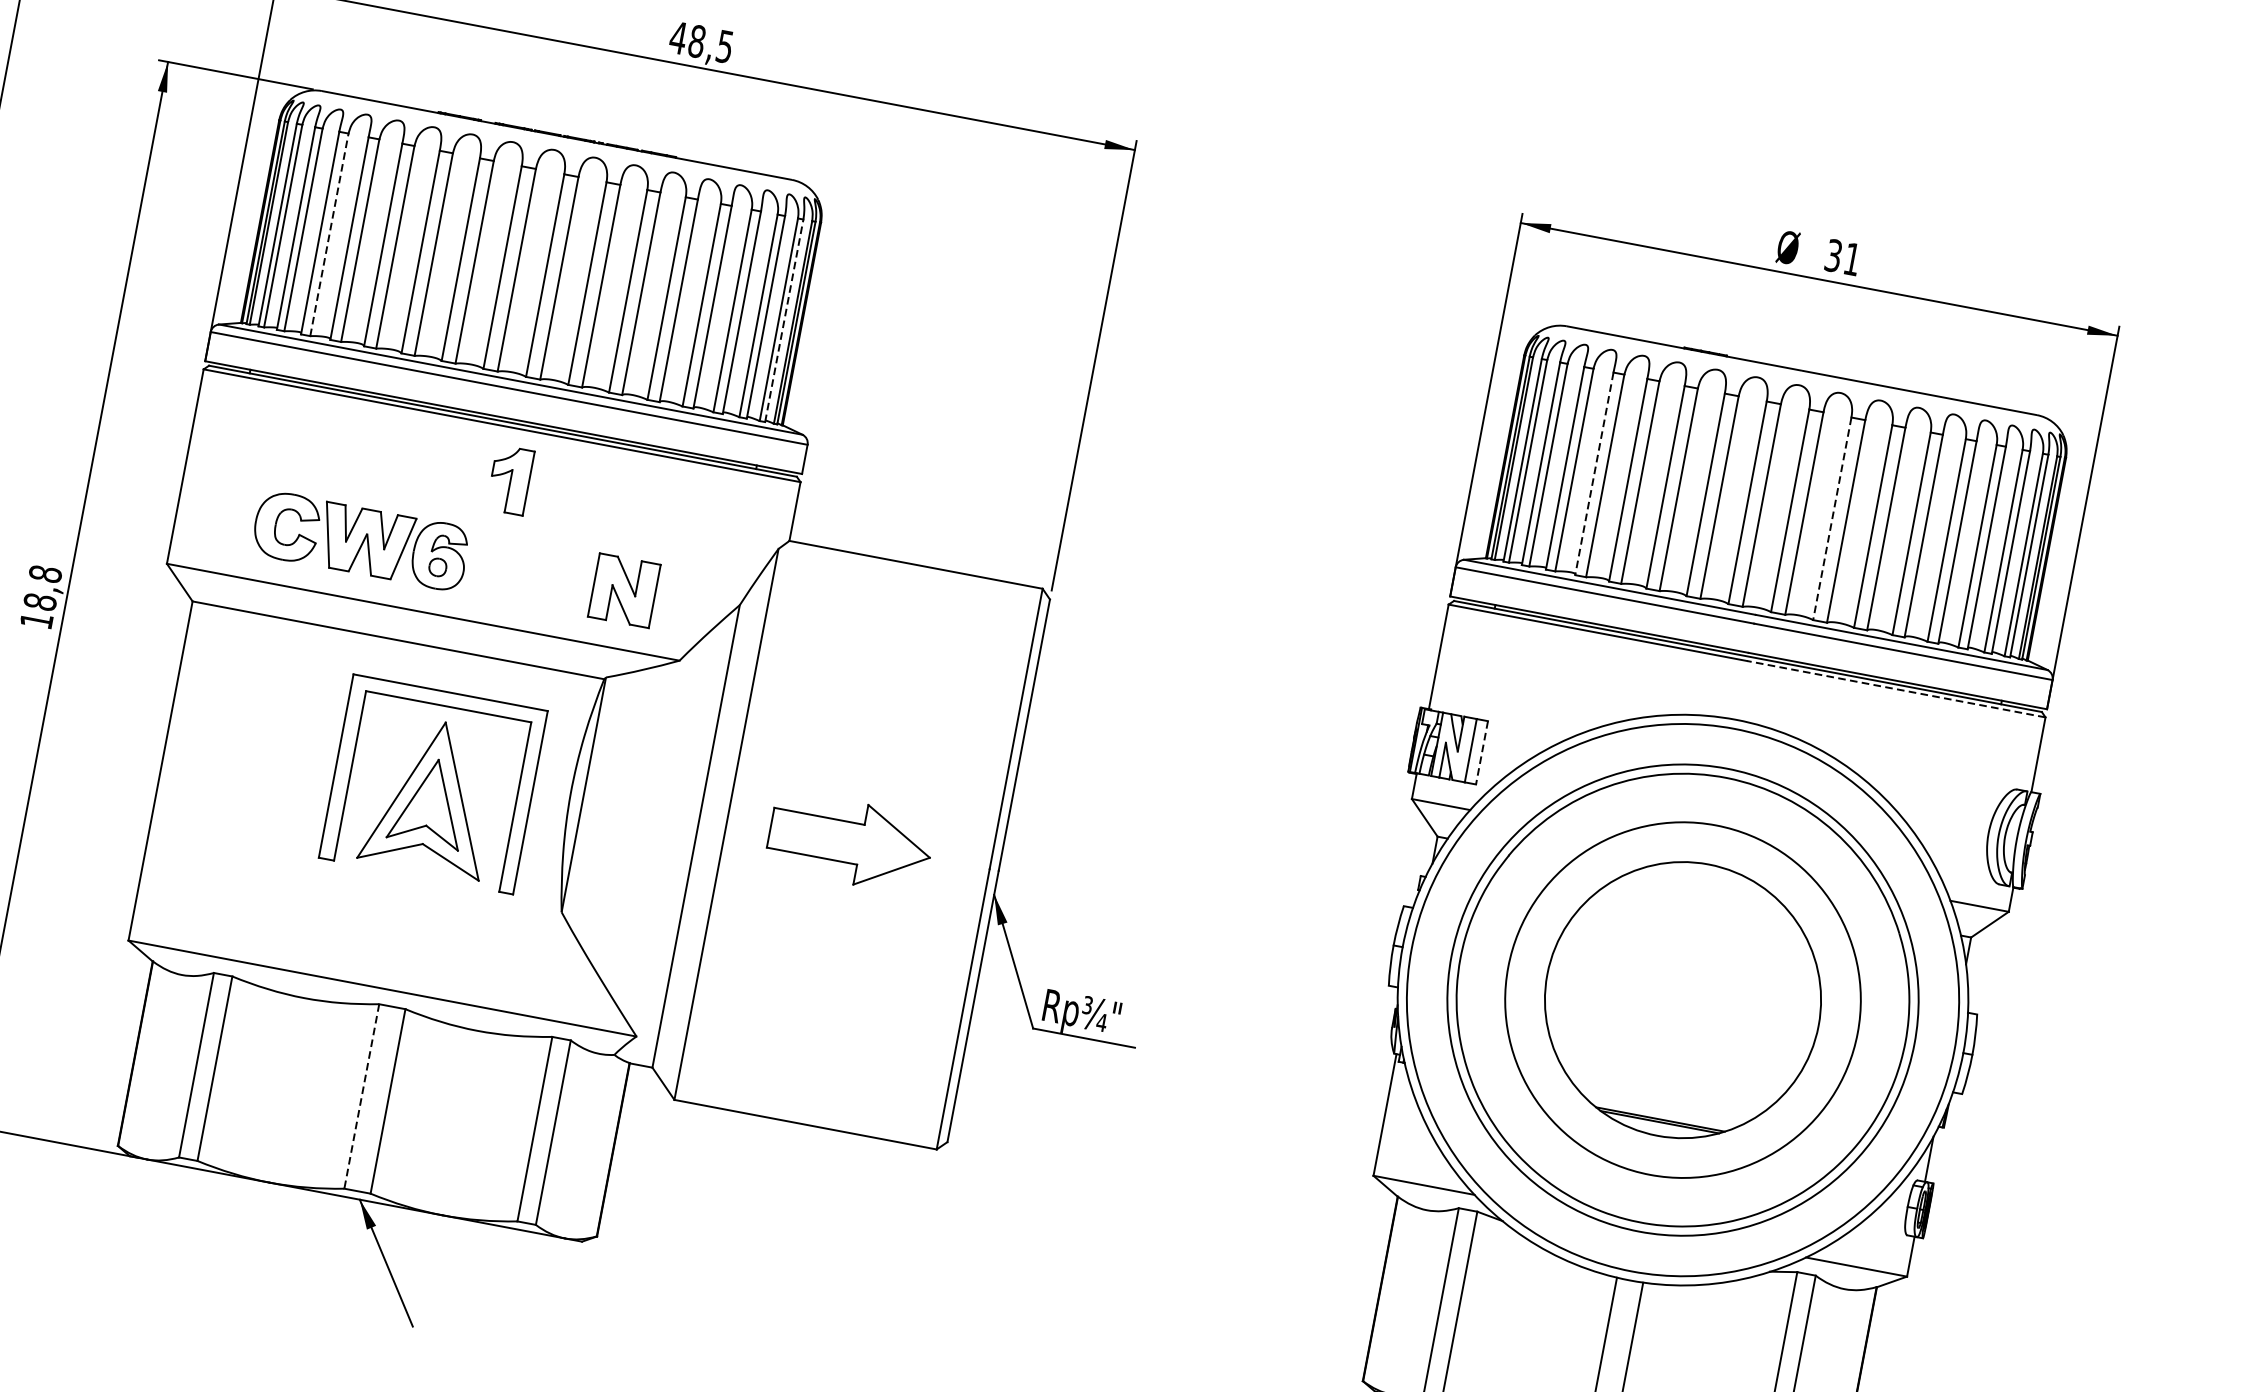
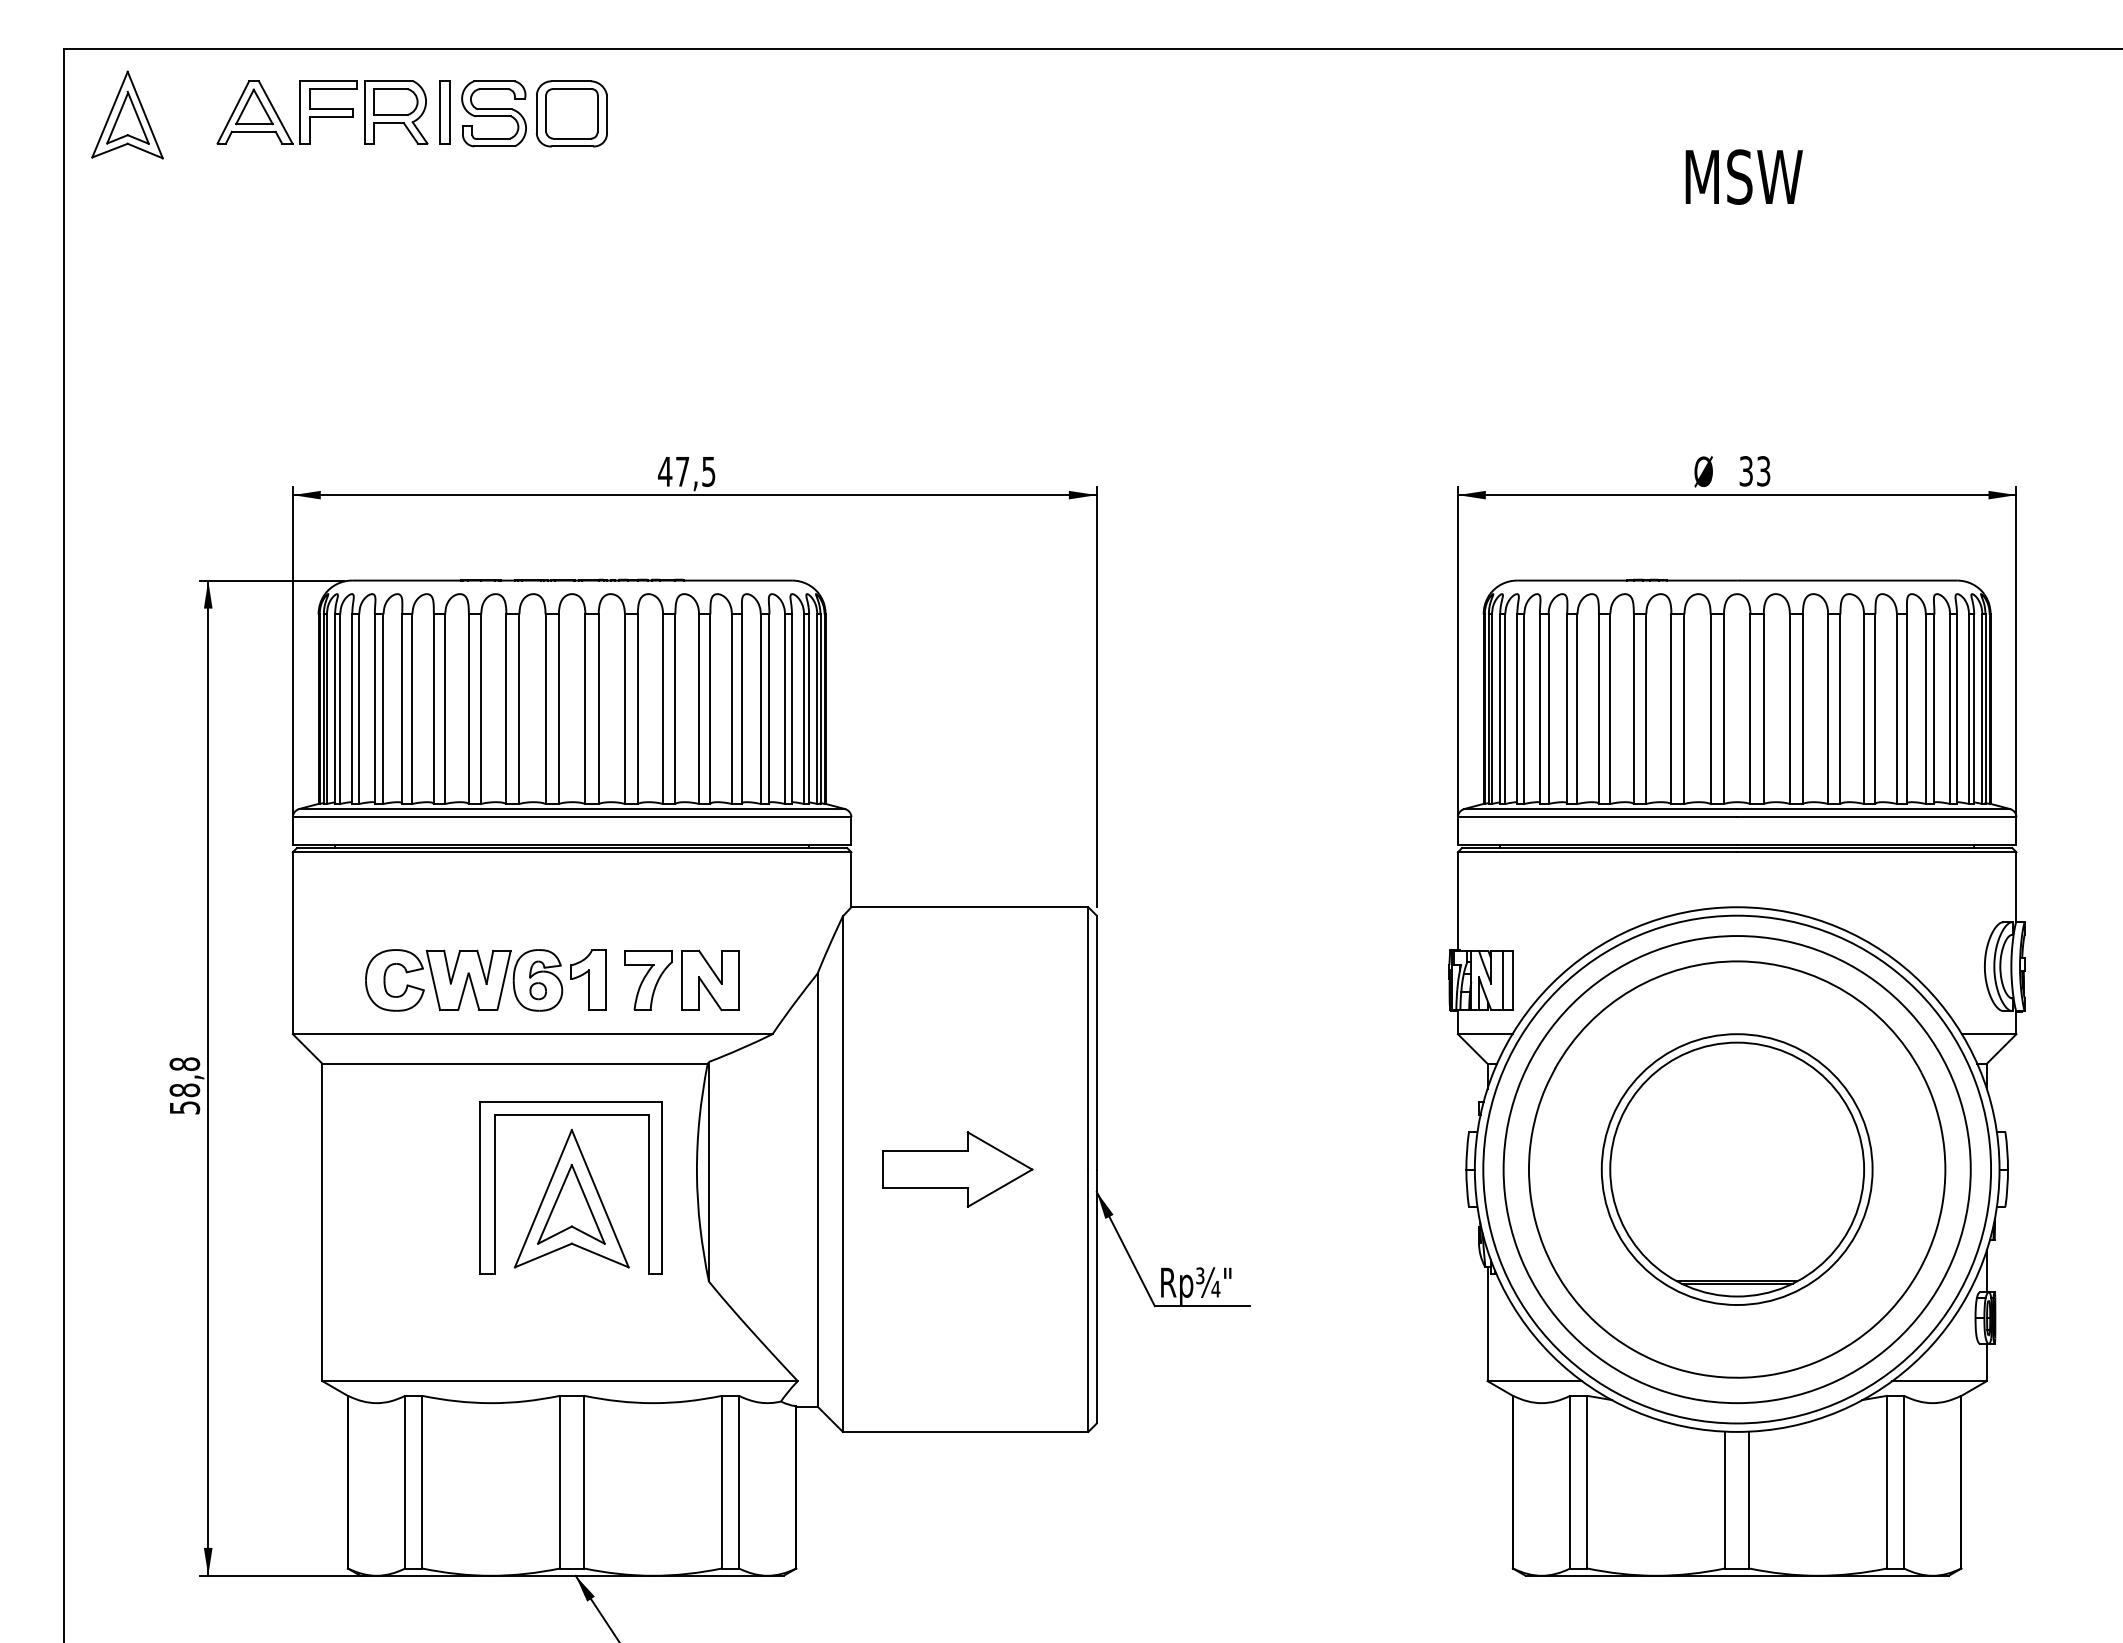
text: (696, 41) -> (682, 471), 48,5 -> 47,5
line: (329, 235) -> (383, 709), dashed -> solid
text: (1852, 259) -> (1763, 471), 31 -> 33
line: (784, 321) -> (809, 709), dashed -> solid
line: (1594, 474) -> (1567, 709), dashed -> solid
part: (510, 479) -> (588, 979), moved
line: (1831, 519) -> (1789, 709), dashed -> solid
part: (557, 578) -> (648, 980), added
text: (37, 620) -> (185, 1107), 18,8 -> 58,8
line: (1895, 689) -> (1876, 852), dashed -> solid
line: (1482, 752) -> (1513, 980), dashed -> solid
circle: (1682, 999) -> (1736, 1169), size x0.62
circle: (1682, 999) -> (1736, 1169), size x1.43
line: (361, 1096) -> (559, 1482), dashed -> solid

